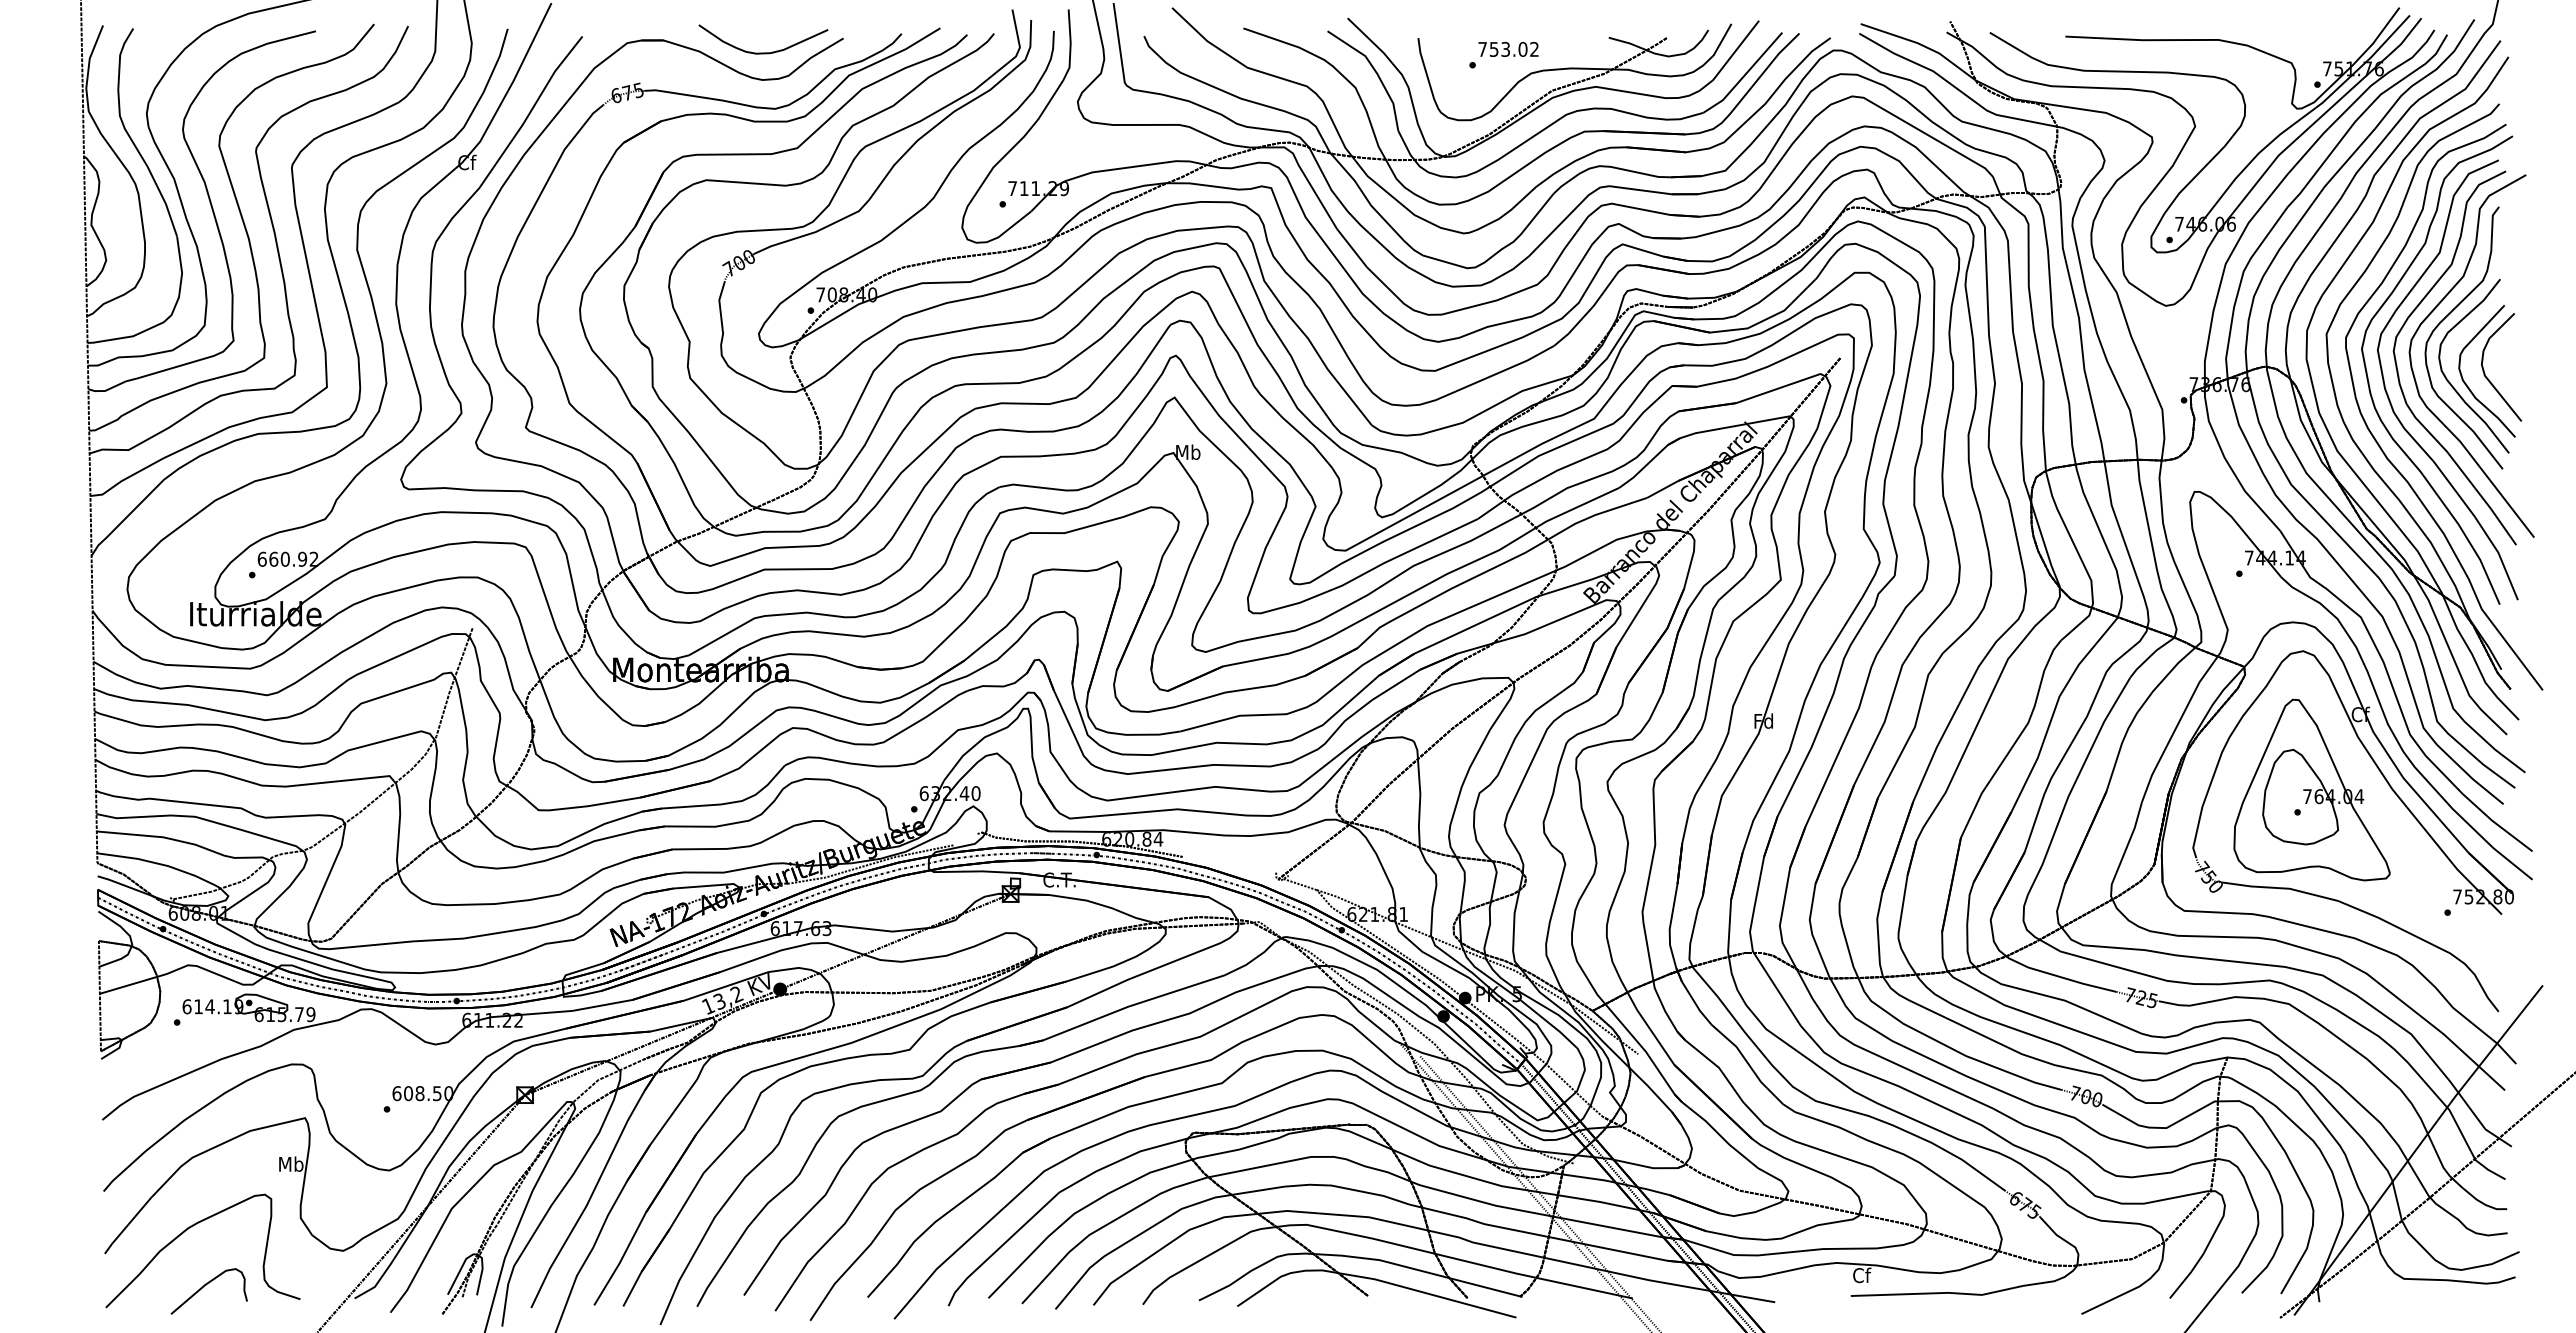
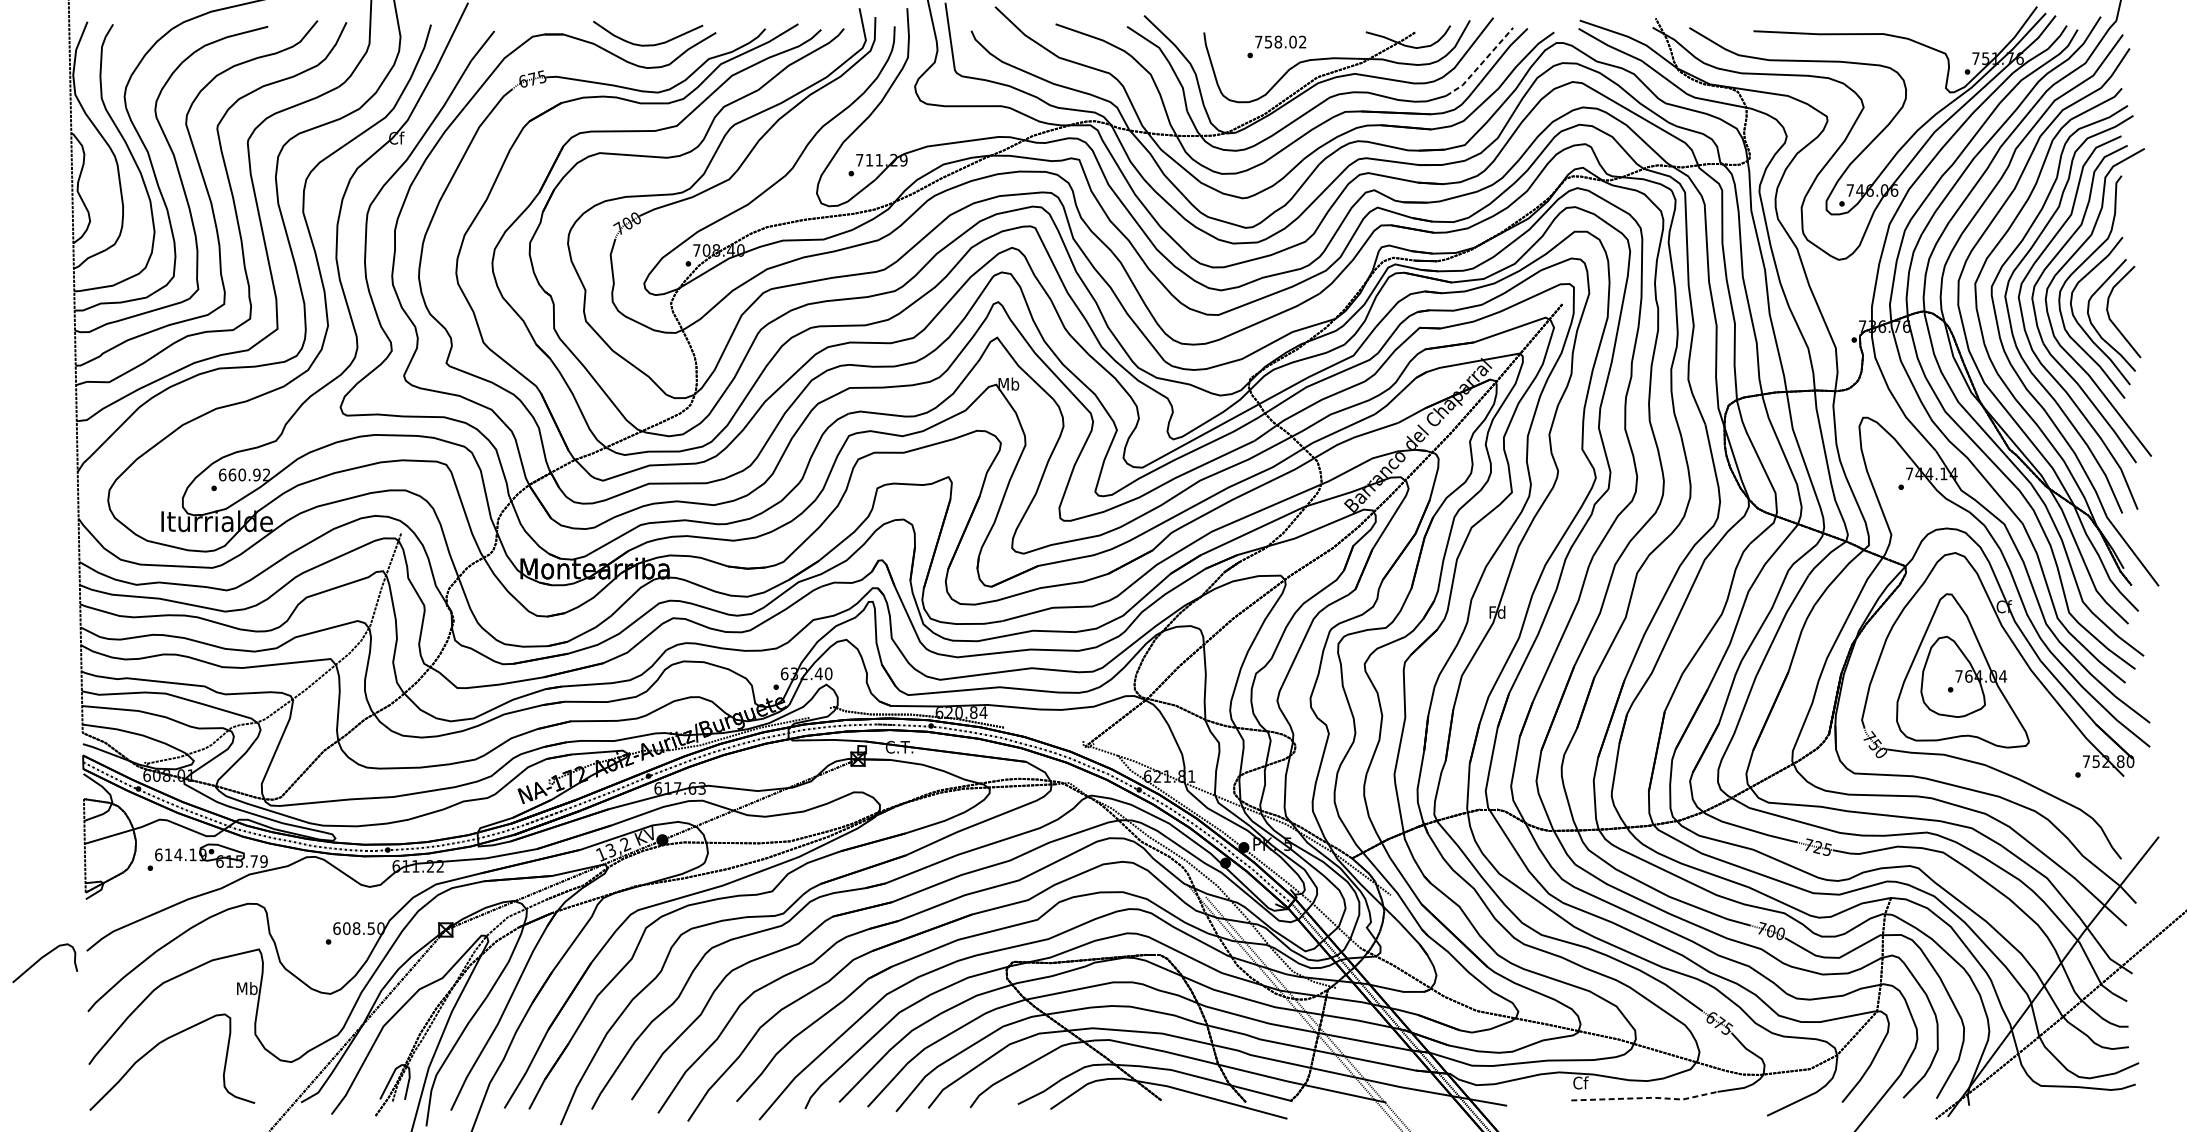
text: (1505, 49) -> (1278, 42), 753.02 -> 758.02
line: (1744, 75) -> (1481, 64), solid -> dashed
curve: (205, 1286) -> (42, 959), moved
line: (1939, 1293) -> (1646, 1098), solid -> dashed

